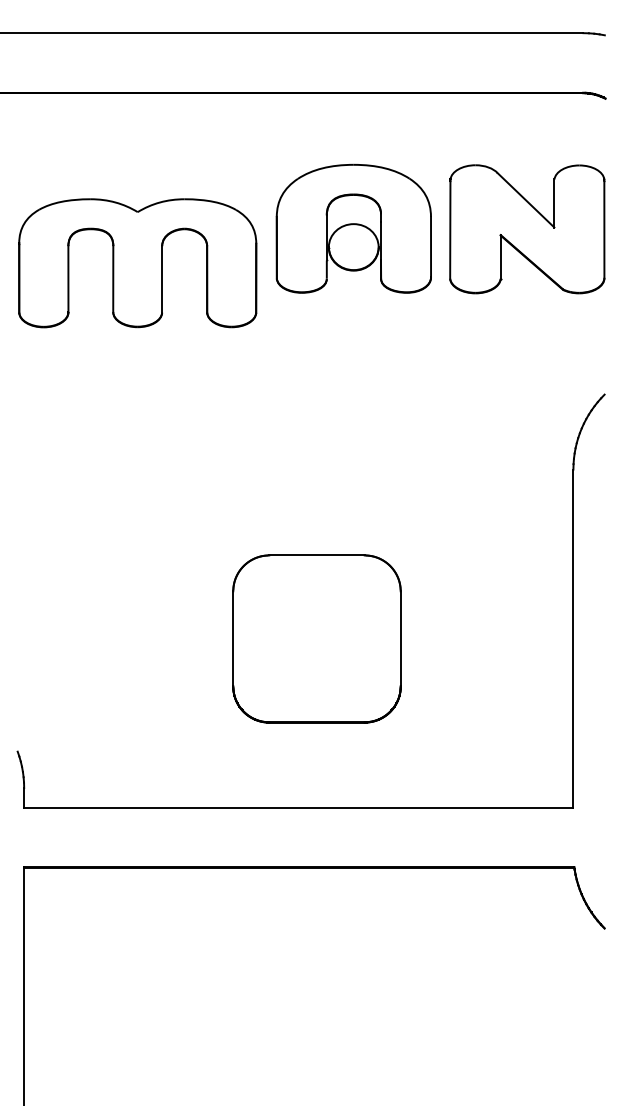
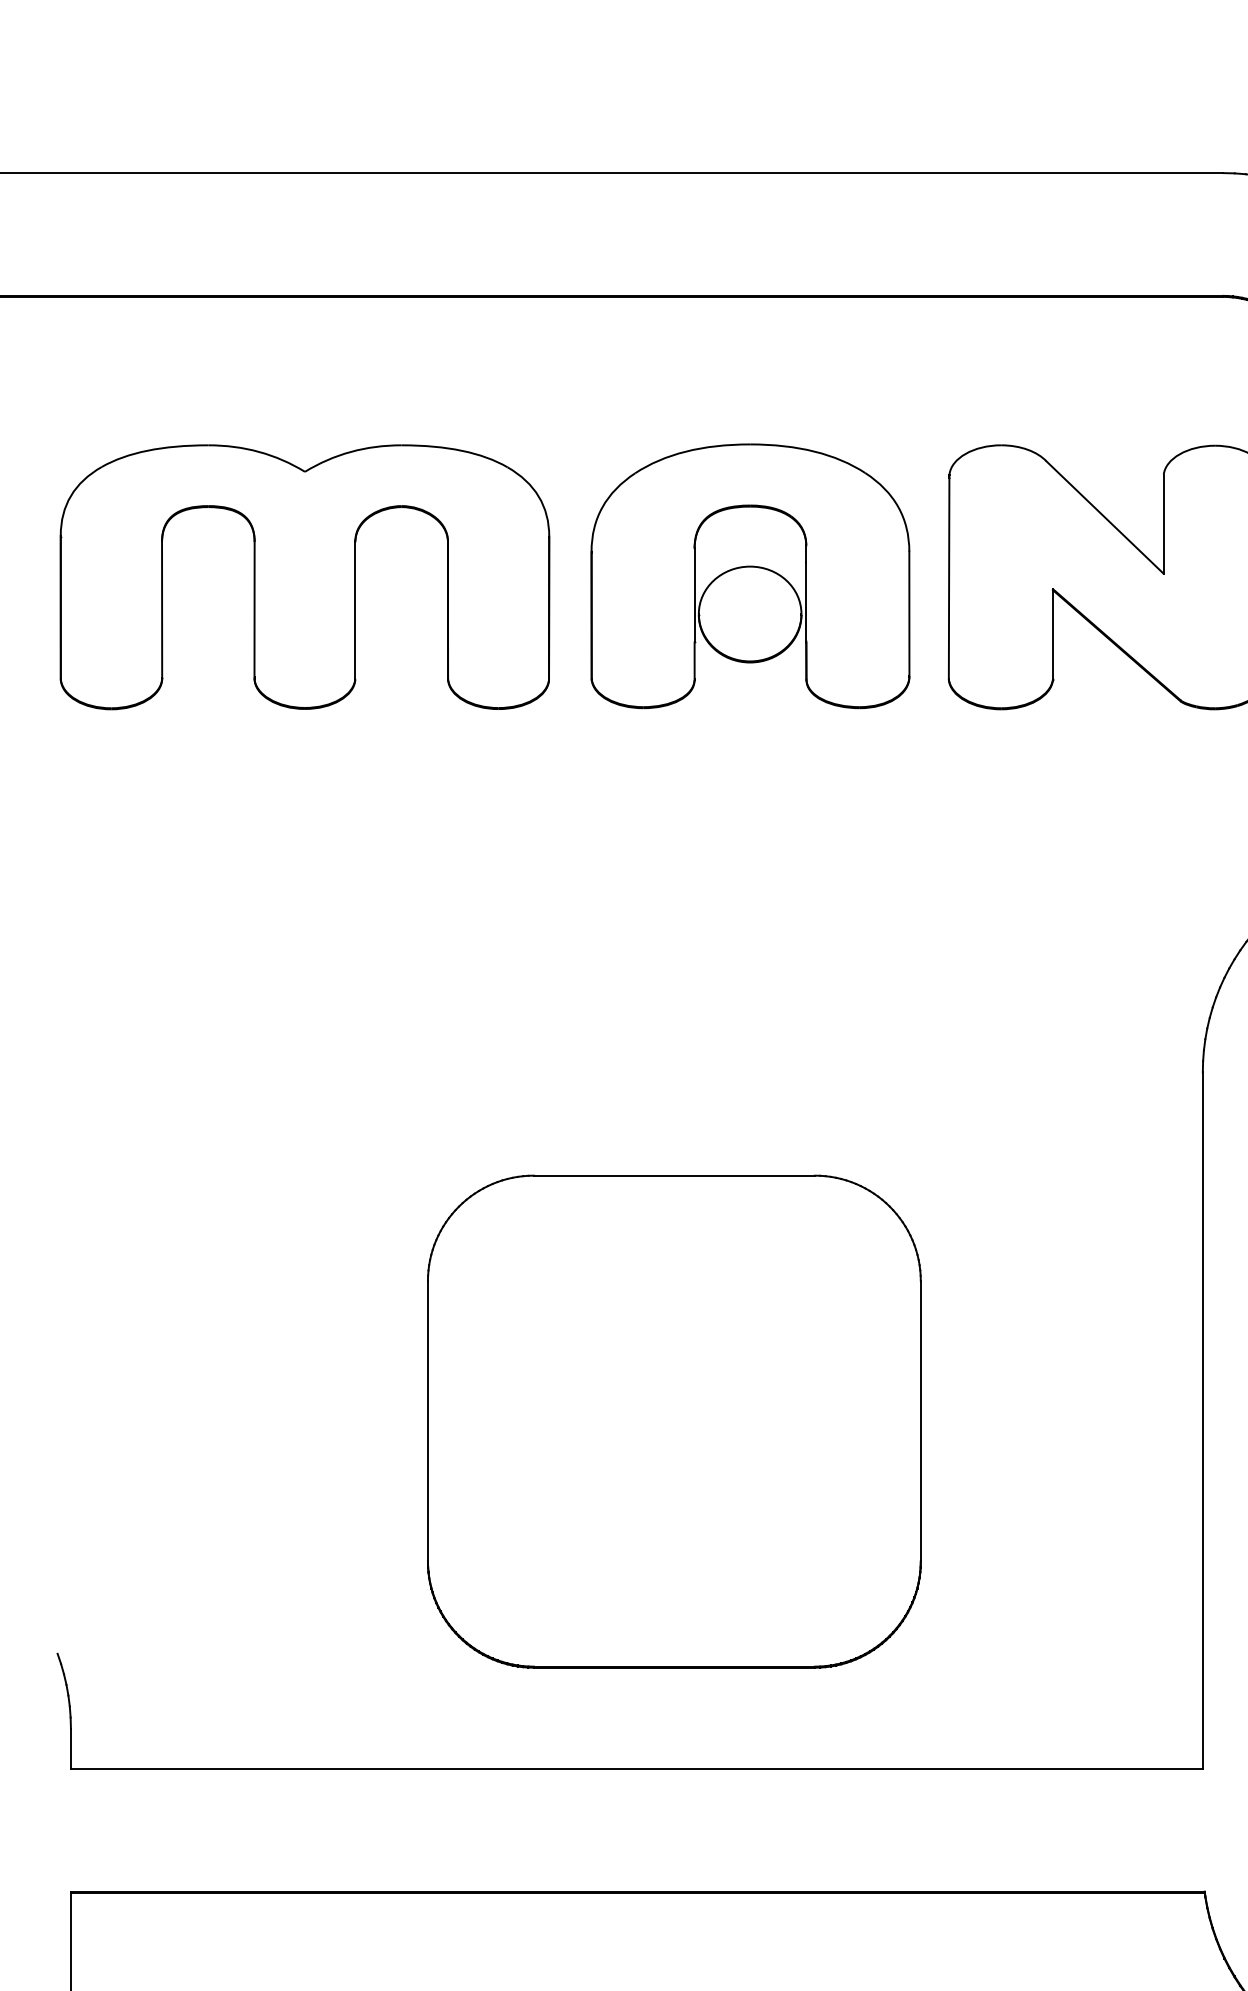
part: (137, 263) -> (304, 577), moved
part: (316, 638) -> (673, 1420), size x1.43

